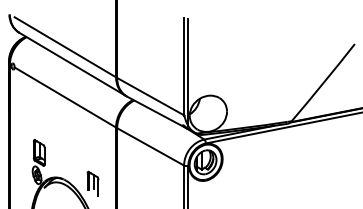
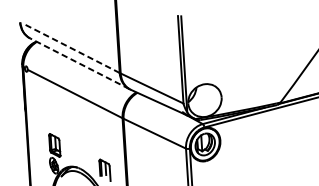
line: (65, 47) -> (72, 48), solid -> dashed
line: (72, 64) -> (79, 63), solid -> dashed

